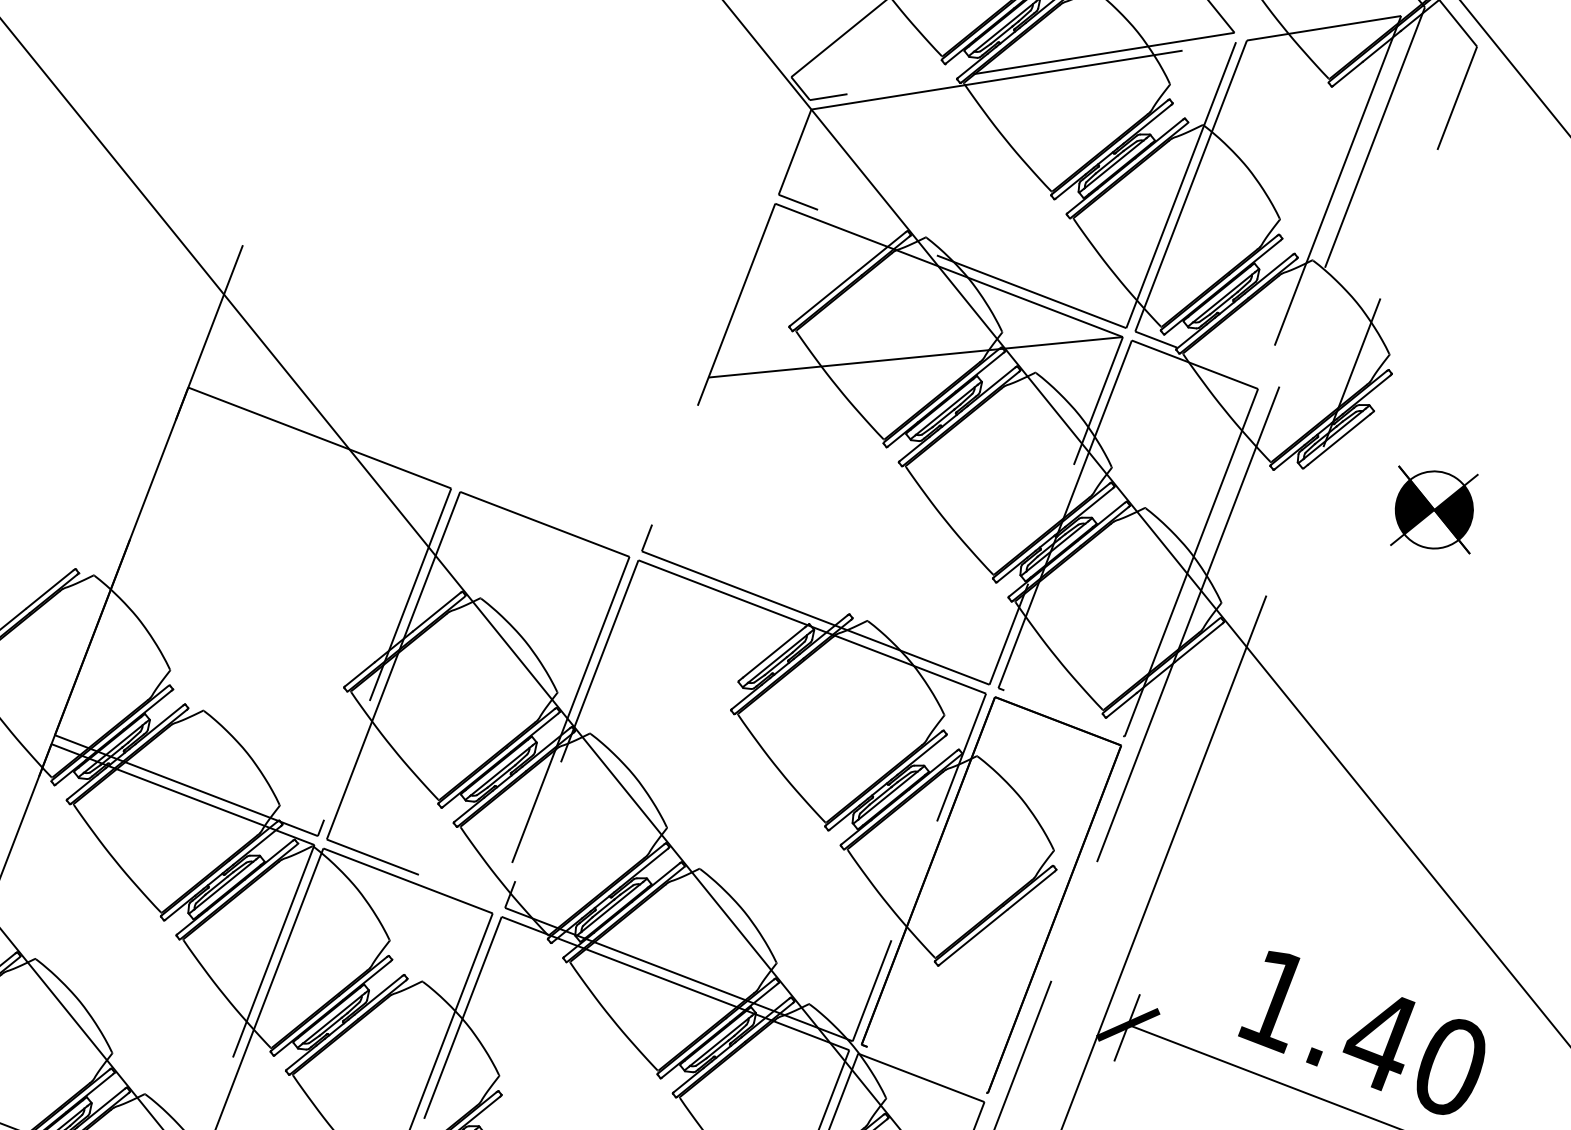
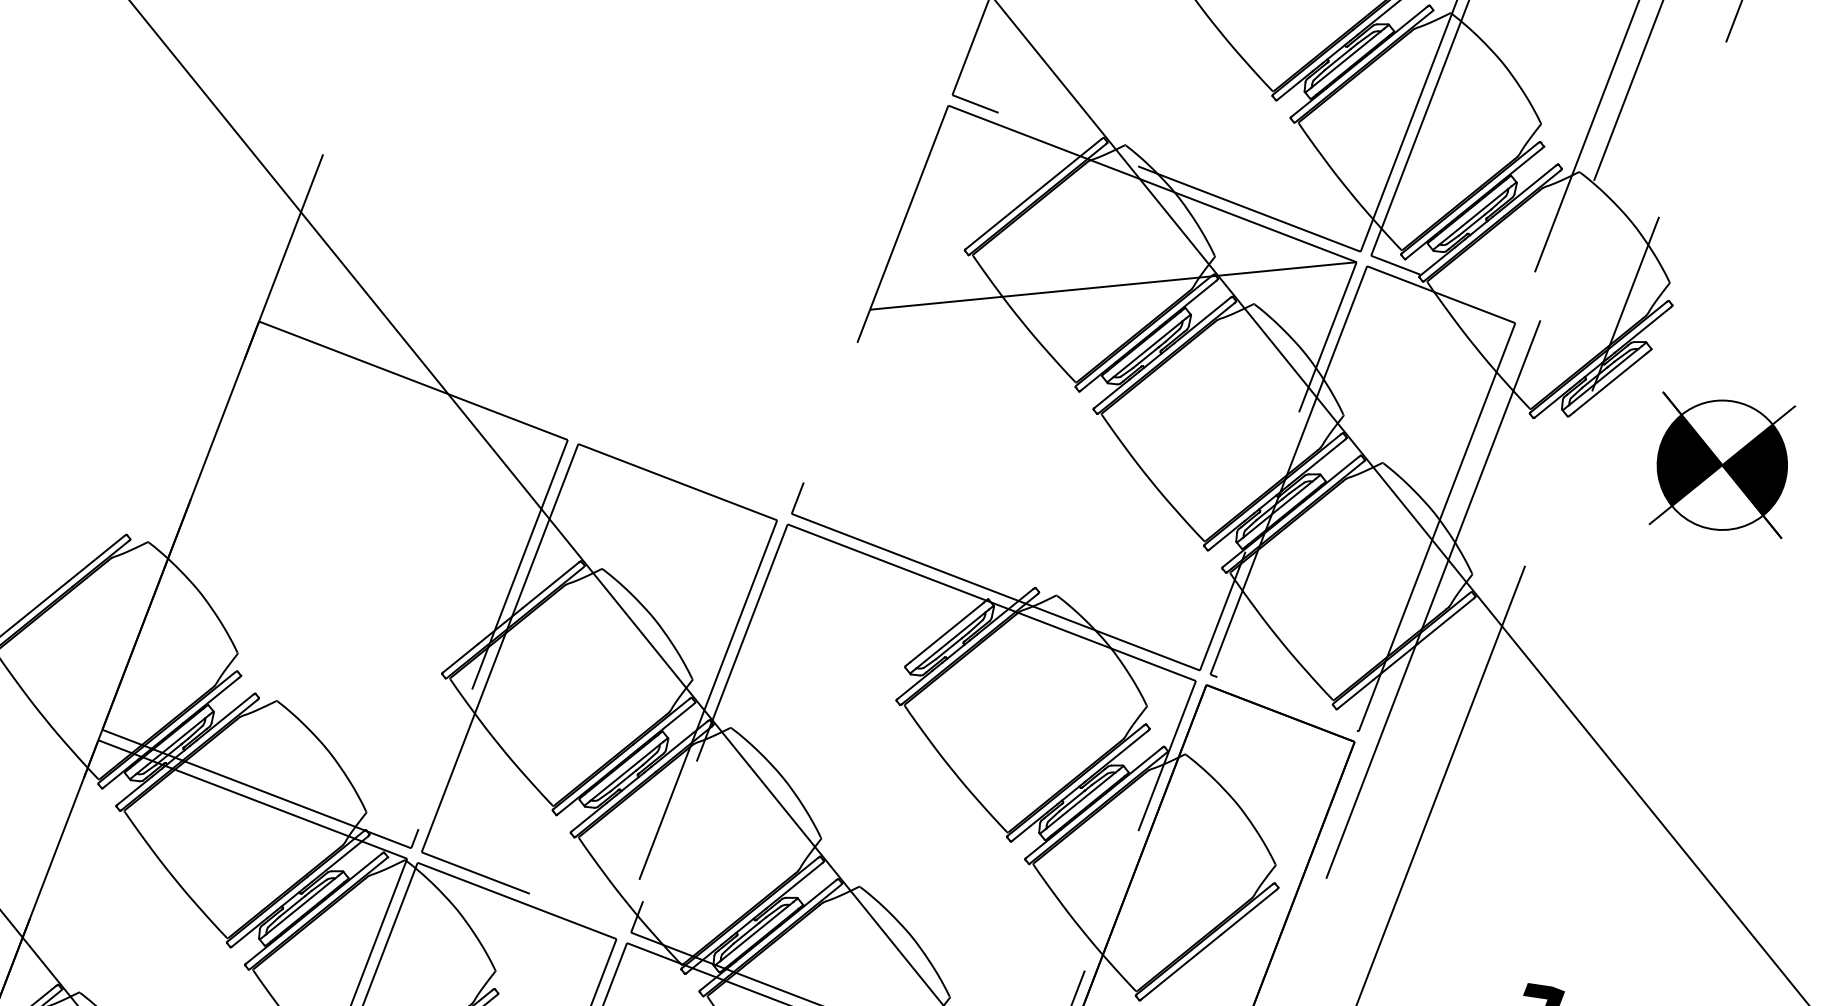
part: (1434, 509) -> (1722, 464), size x1.43

